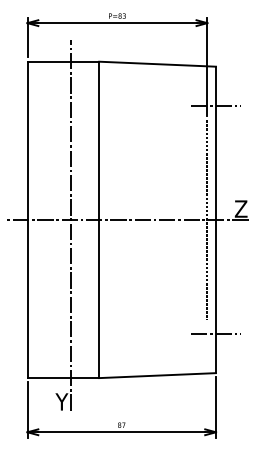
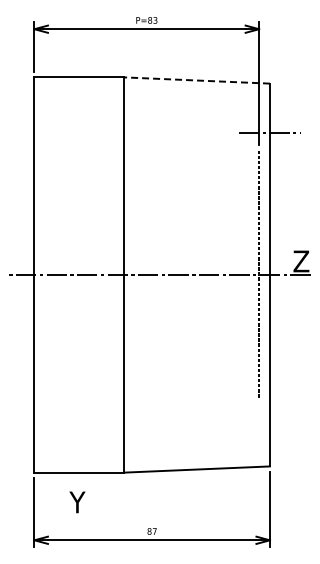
line: (157, 64) -> (196, 80), solid -> dashed
line: (70, 225) -> (88, 281), removed
line: (215, 333) -> (269, 417), removed

